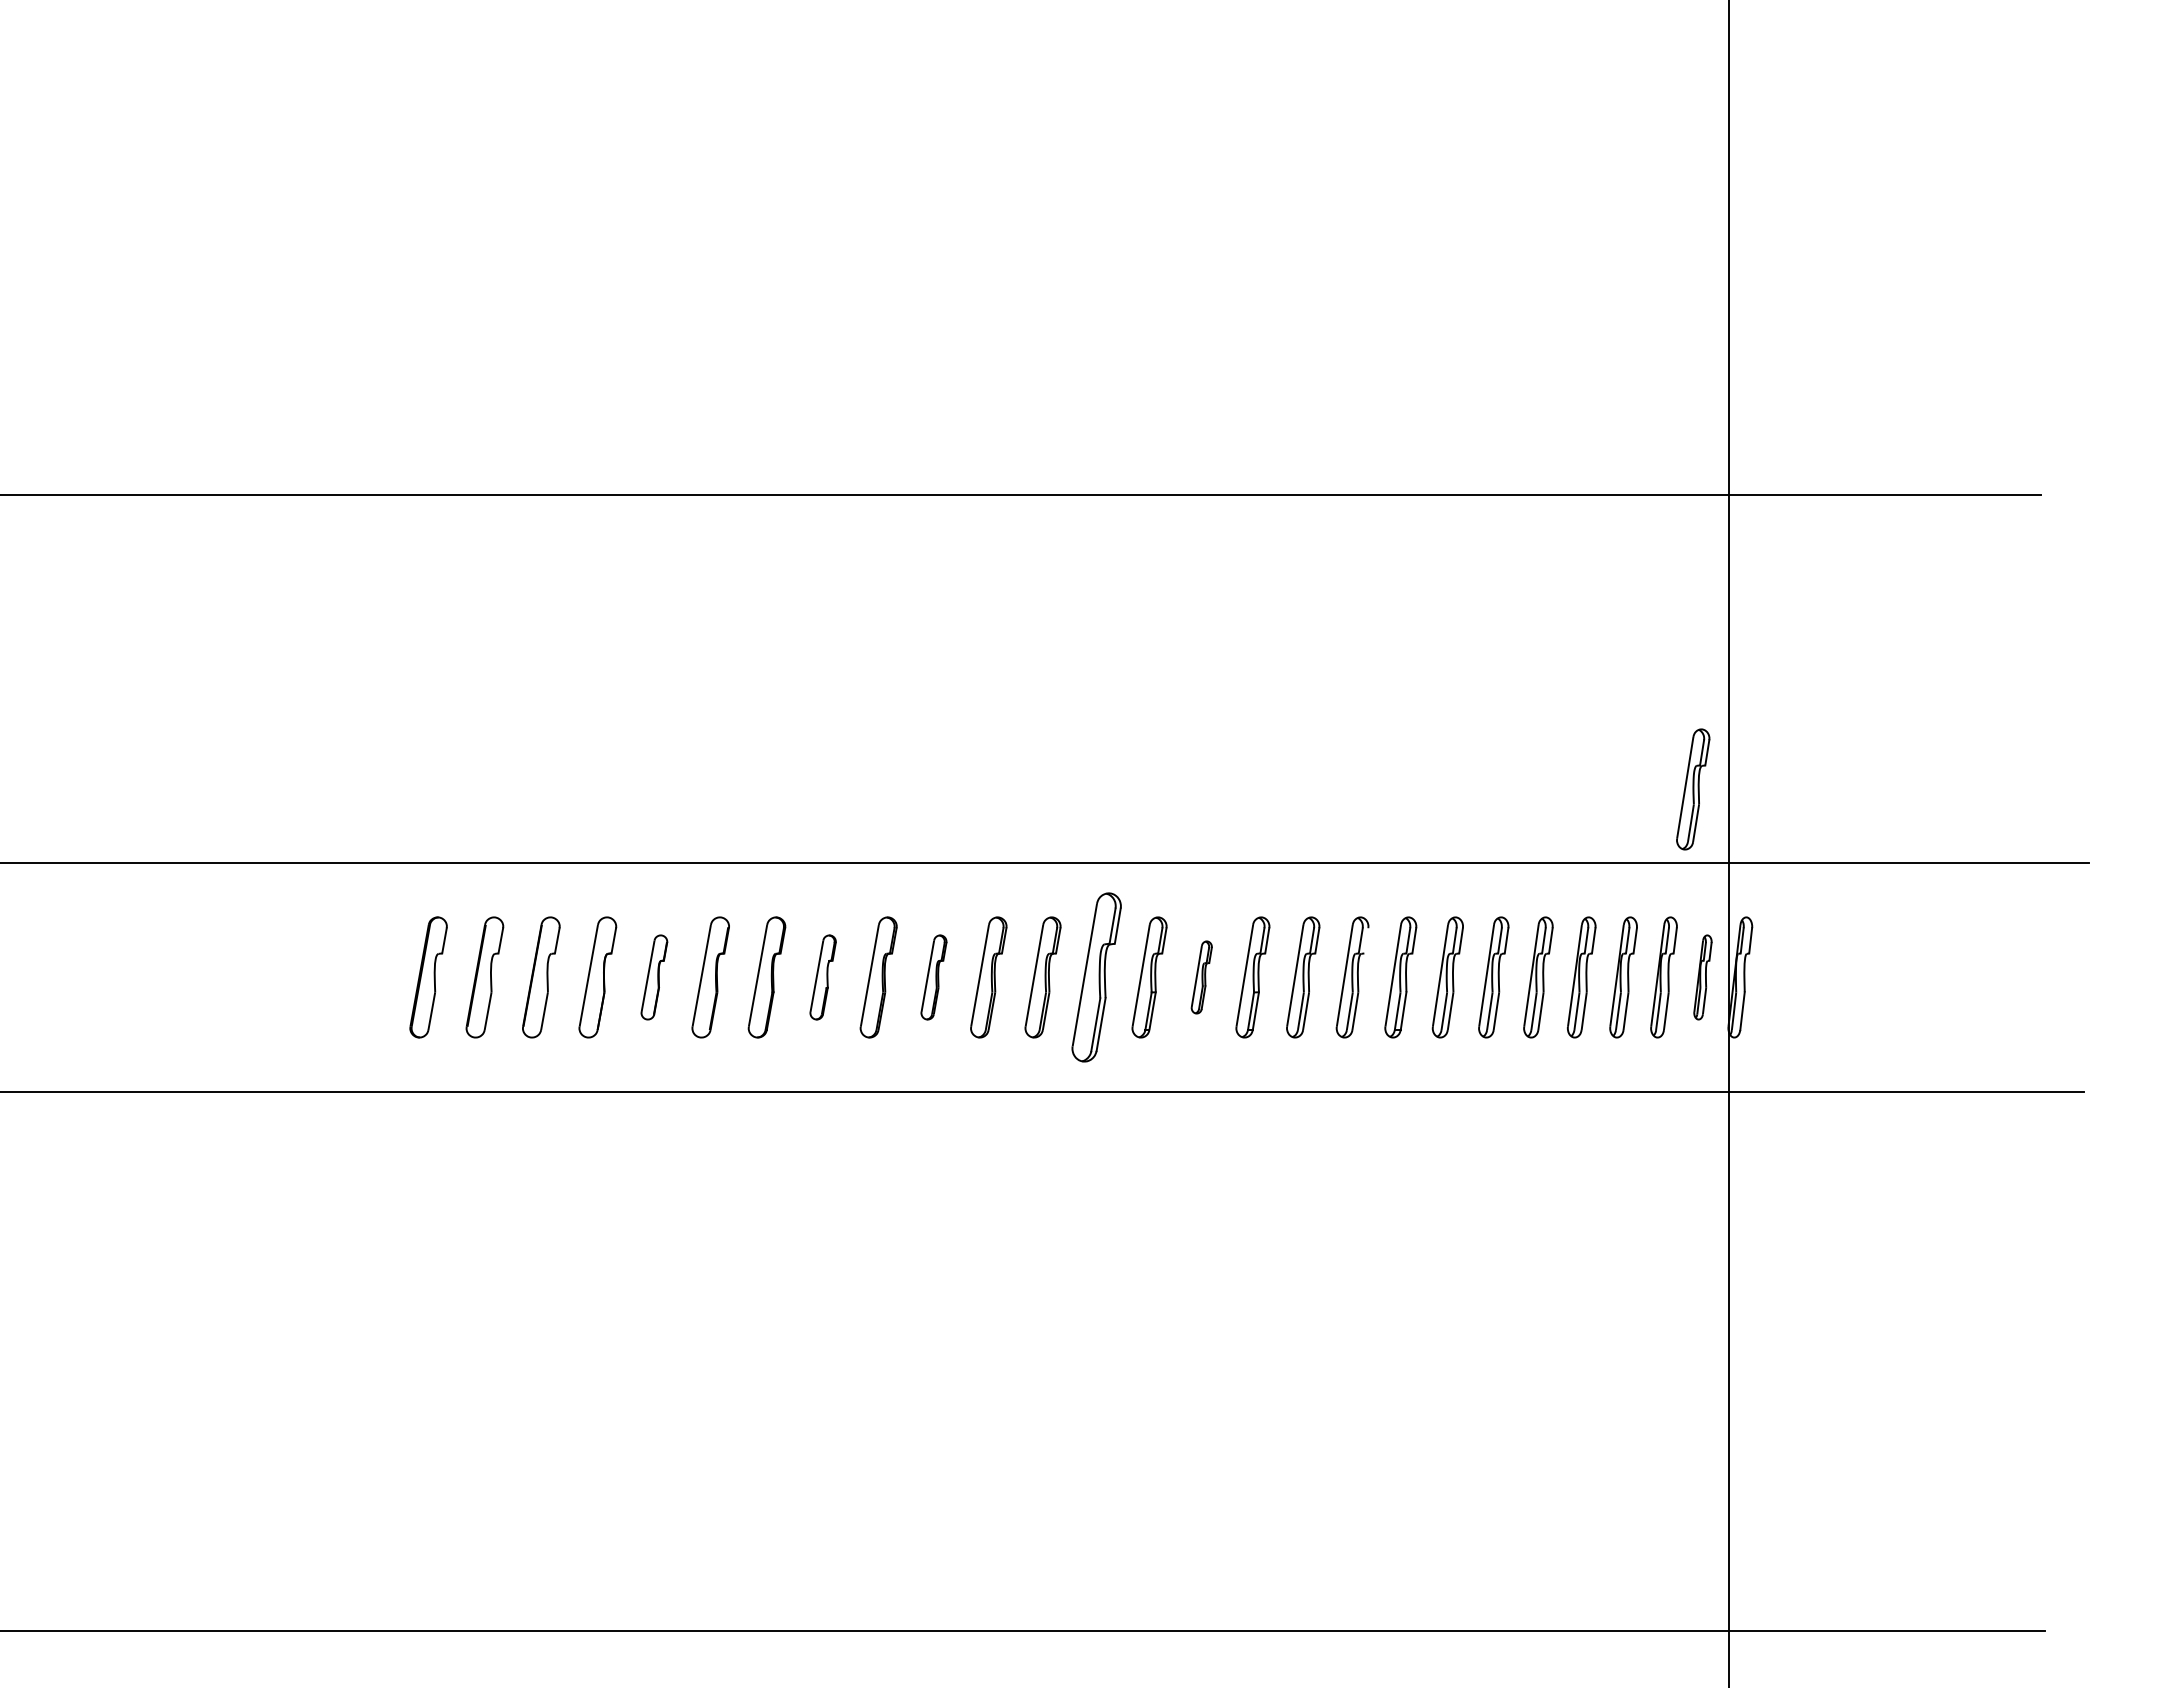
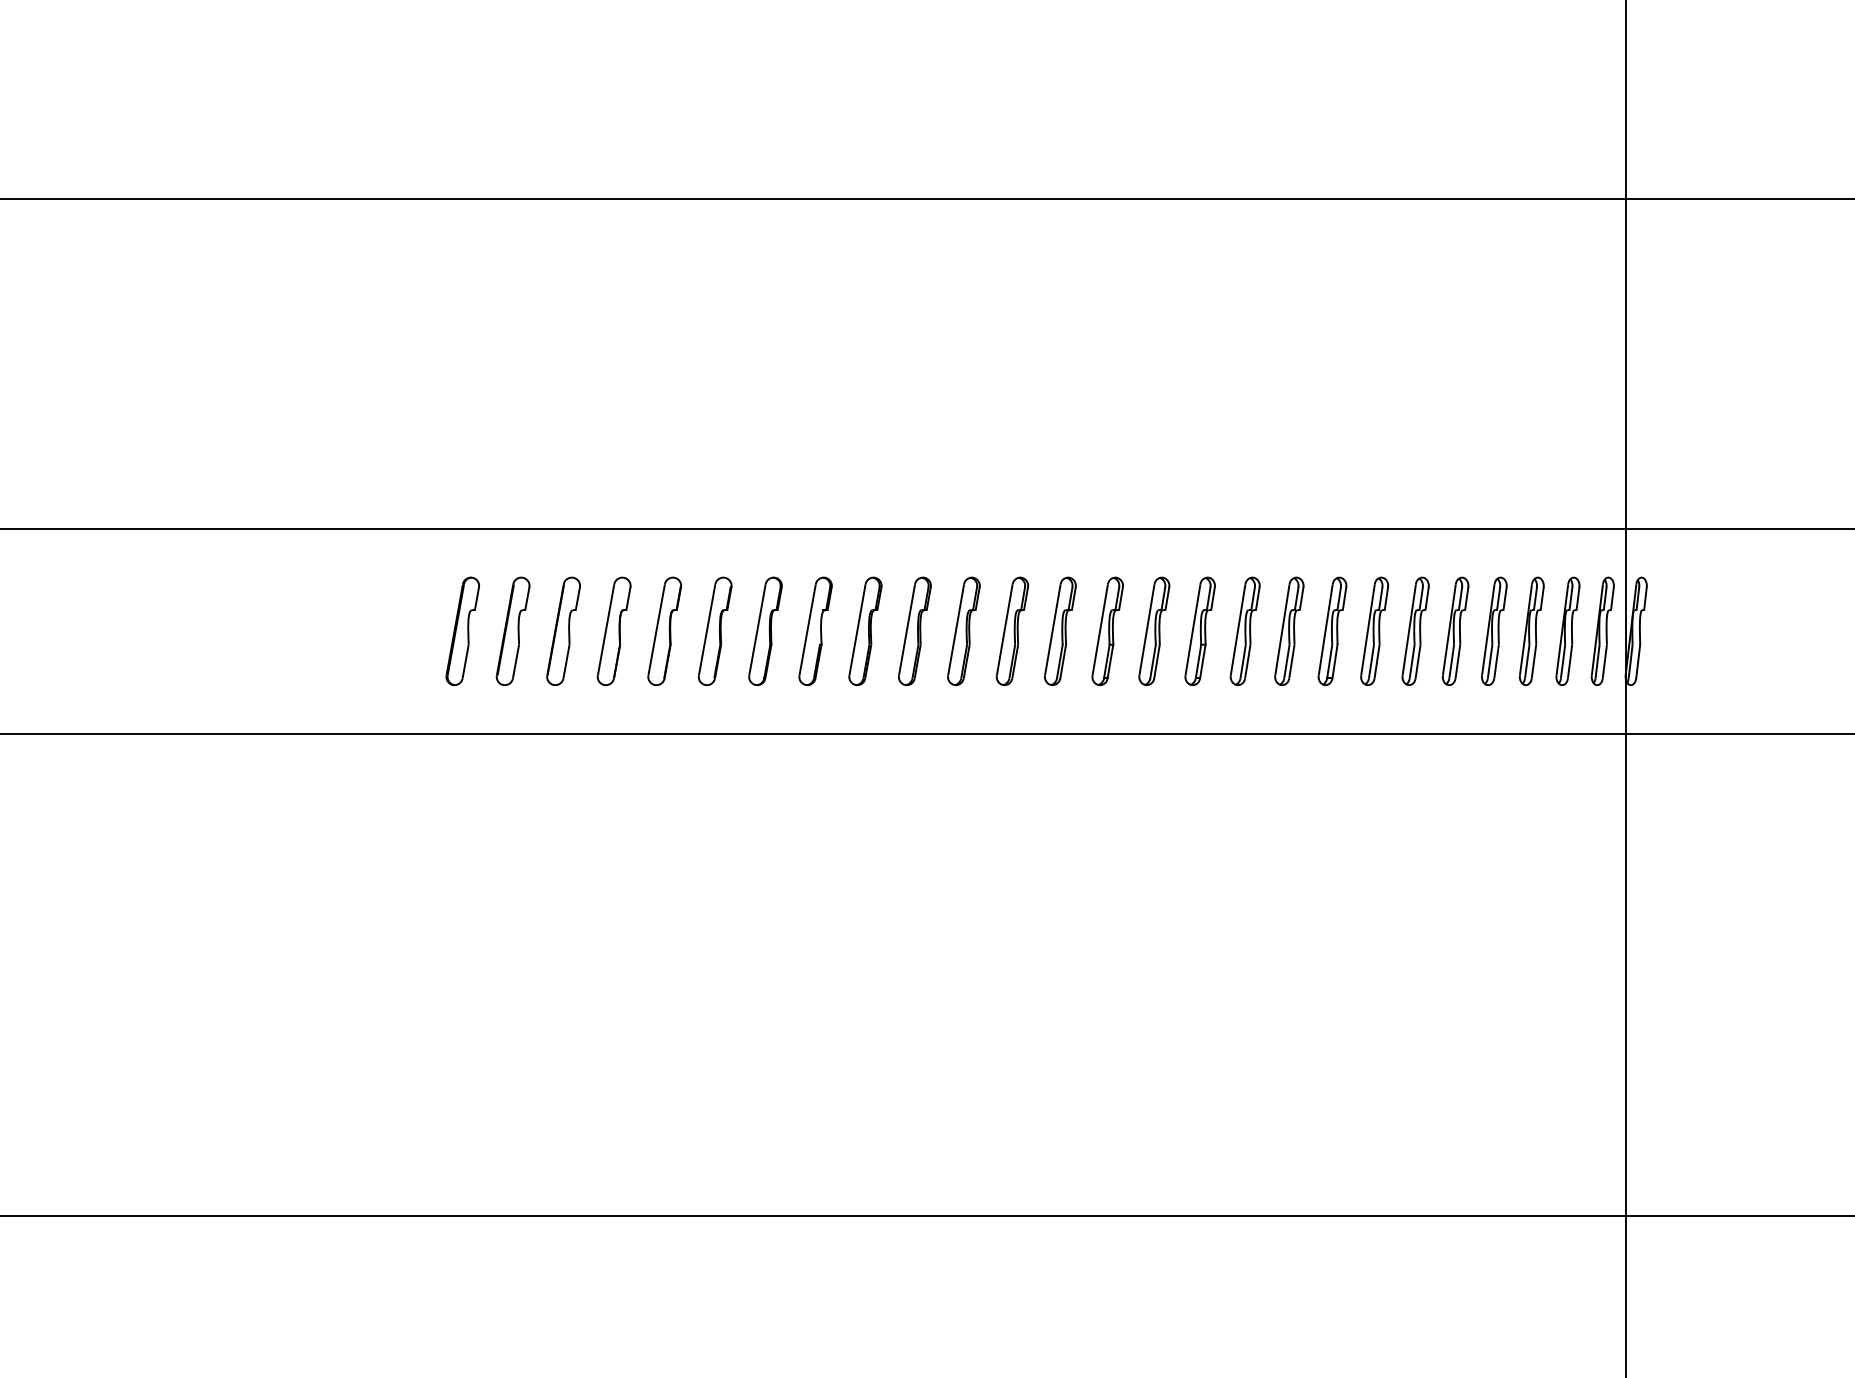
part: (1693, 789) -> (1594, 463), removed
line: (1366, 940) -> (1301, 598), added
part: (654, 977) -> (664, 631), size x1.43
part: (823, 977) -> (816, 631), size x1.43
part: (933, 977) -> (914, 631), size x1.43
part: (1096, 977) -> (1060, 631), size x0.71
part: (1201, 977) -> (1154, 631), size x1.67
part: (1702, 977) -> (1602, 631), size x1.43

